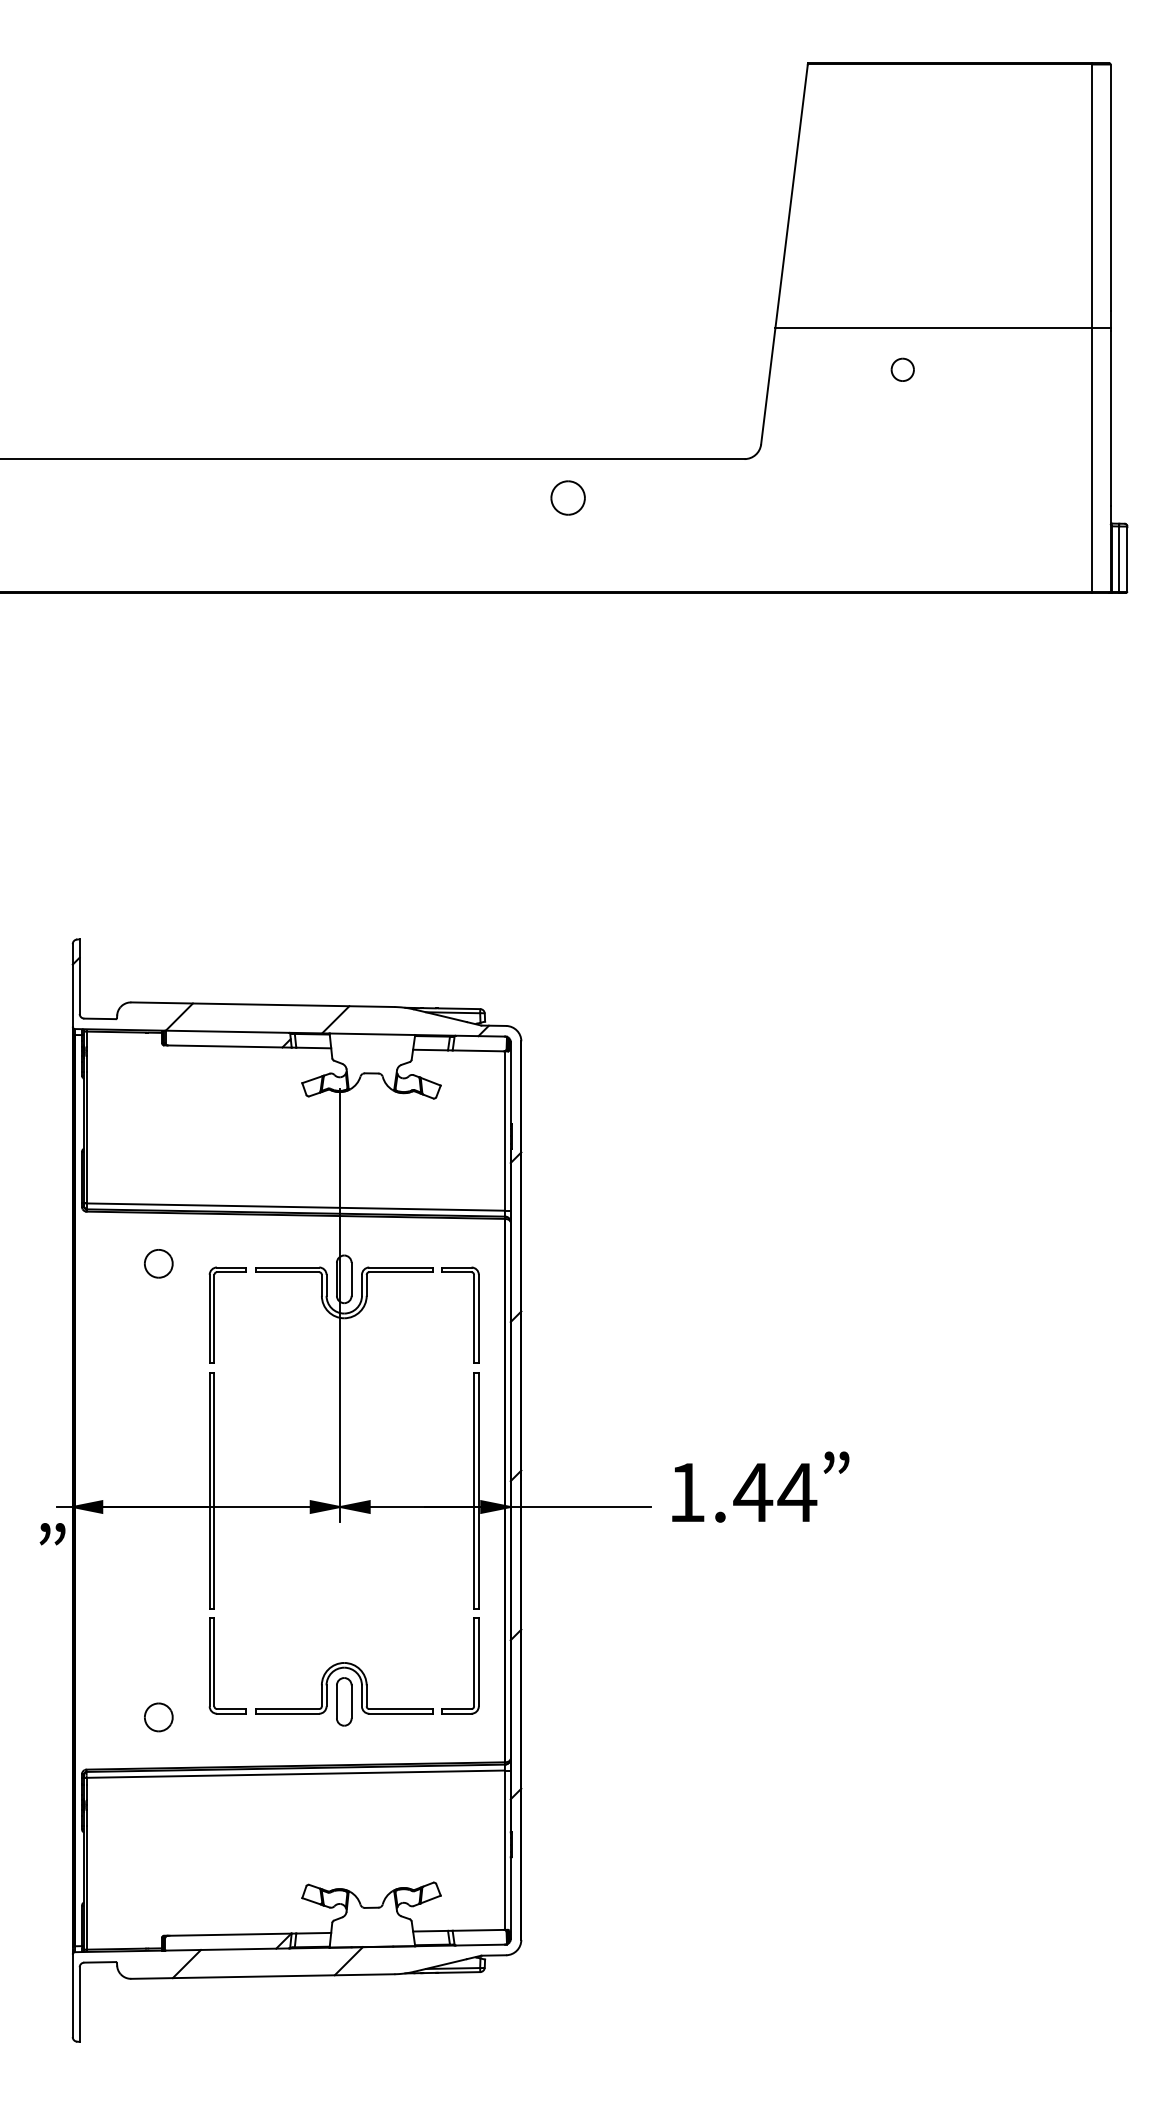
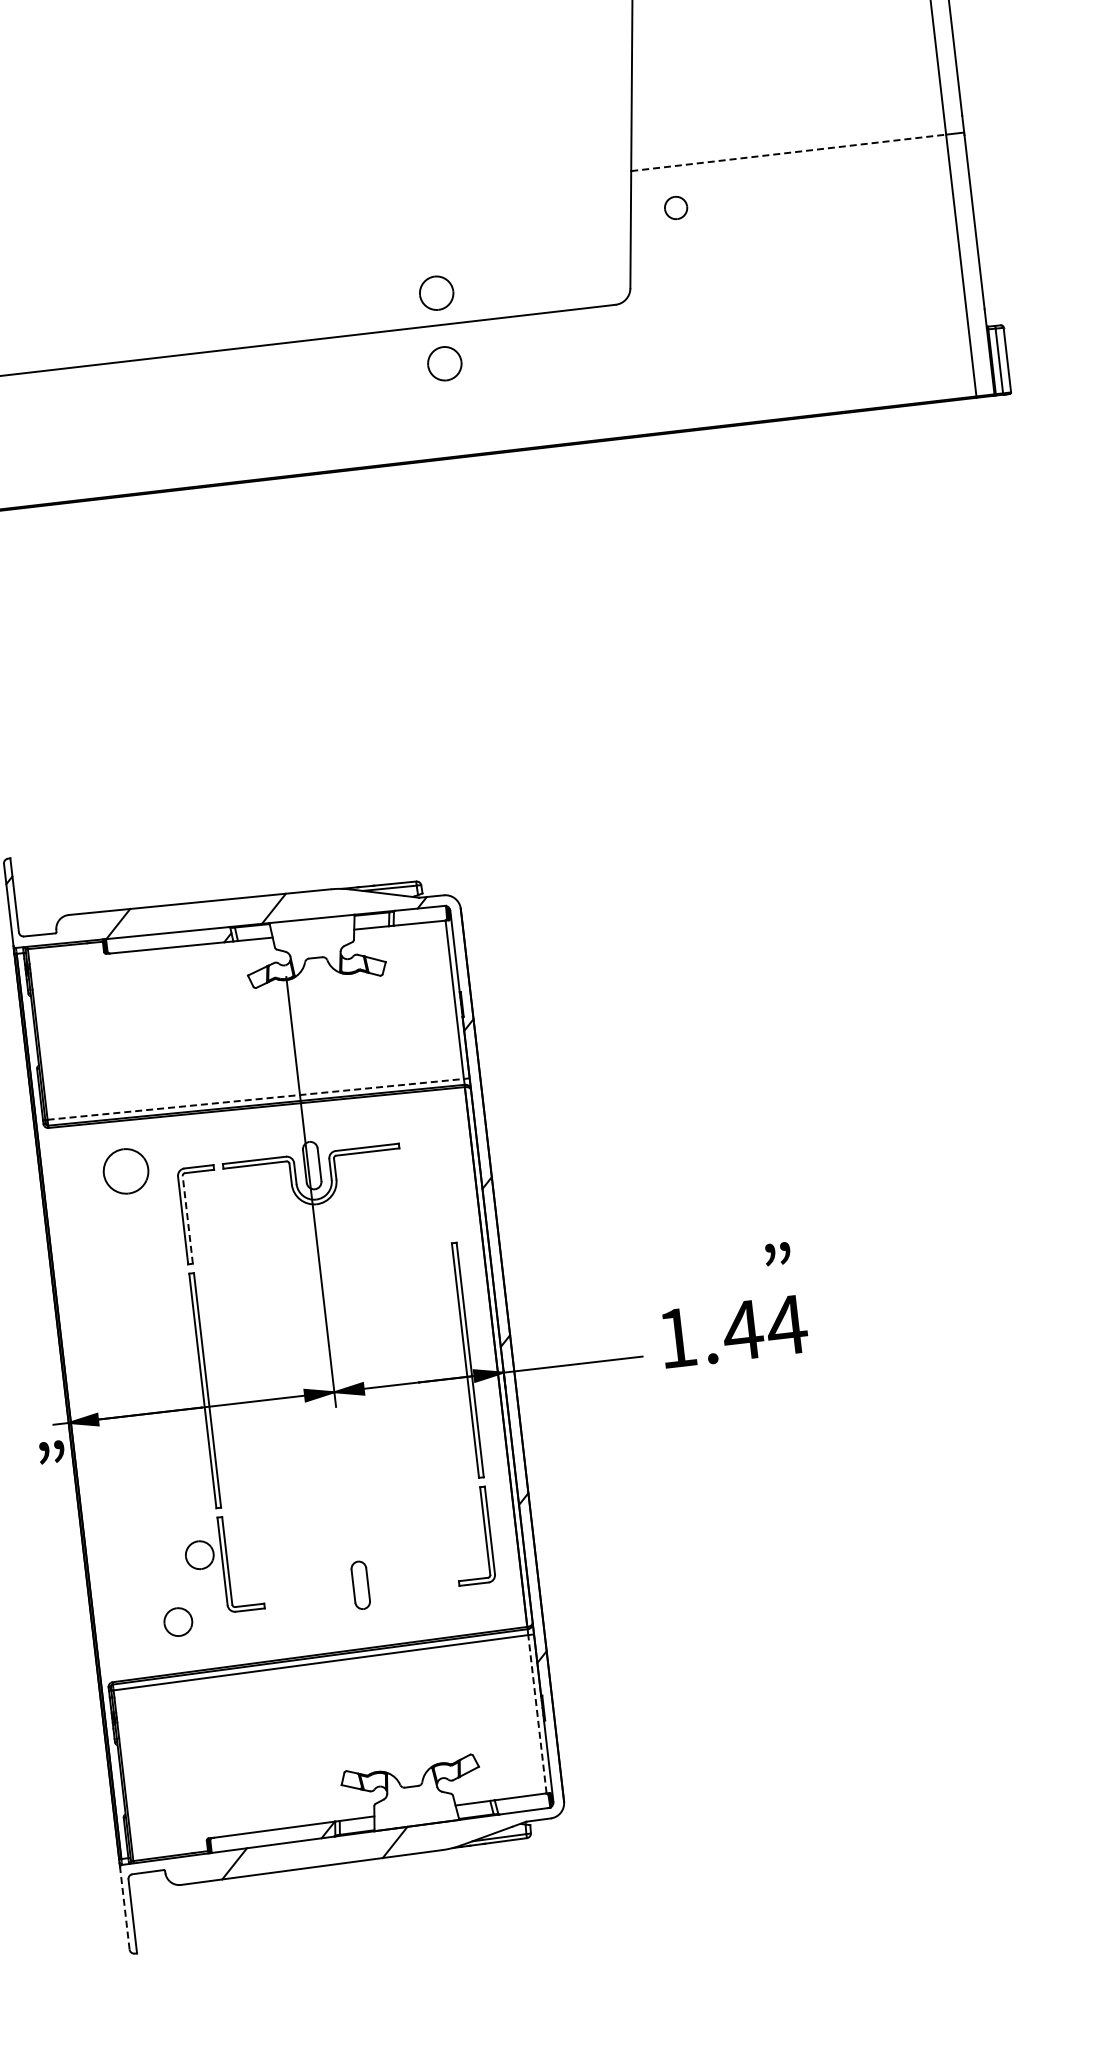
line: (933, 328) -> (788, 153), solid -> dashed
part: (902, 369) -> (675, 207), moved
part: (567, 426) -> (435, 292), added
line: (296, 1207) -> (256, 1099), solid -> dashed
part: (158, 1263) -> (125, 1171), size x1.6
part: (473, 1314) -> (444, 1185), removed
line: (214, 1318) -> (187, 1219), solid -> dashed
text: (836, 1462) -> (777, 1253), moved
part: (187, 1653) -> (199, 1555), added
part: (327, 1688) -> (342, 1573), removed
line: (504, 1850) -> (537, 1714), solid -> dashed
line: (72, 1995) -> (124, 1908), solid -> dashed

